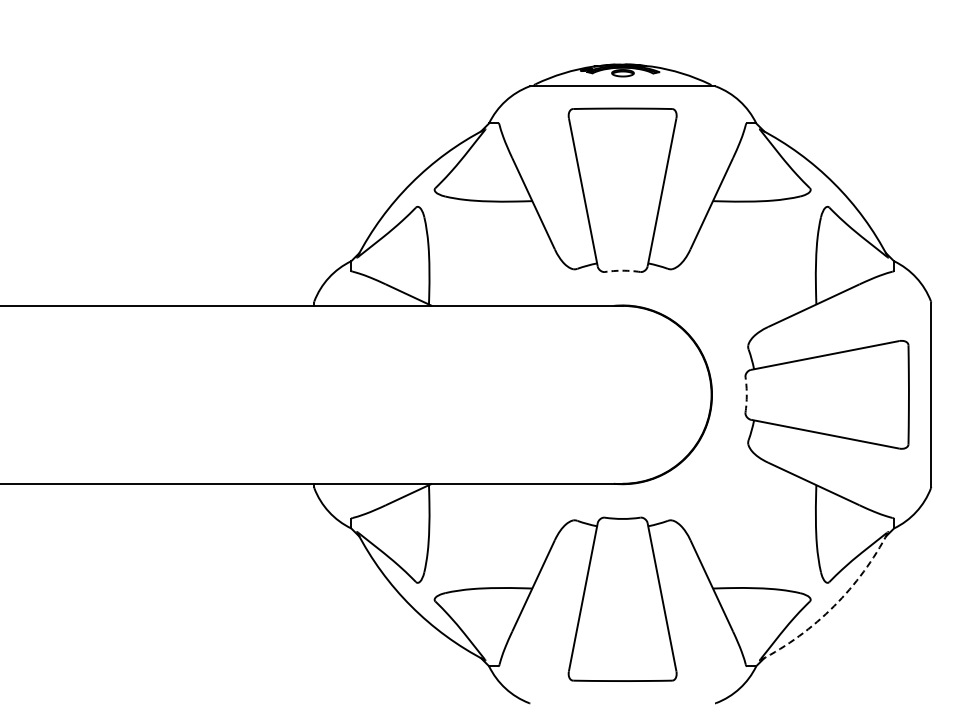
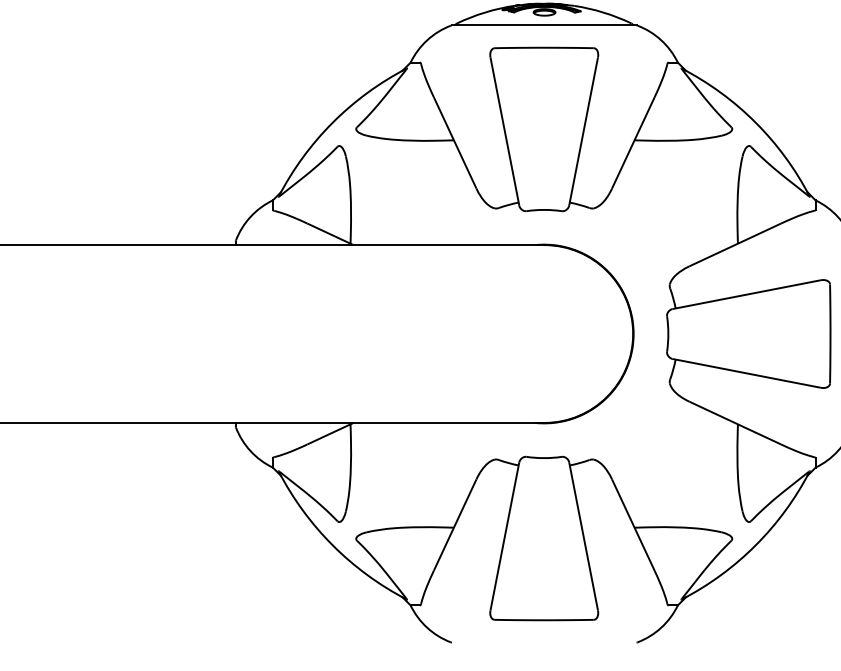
arc: (622, 270) -> (544, 209), dashed -> solid
arc: (746, 394) -> (668, 333), dashed -> solid
arc: (834, 606) -> (756, 545), dashed -> solid

